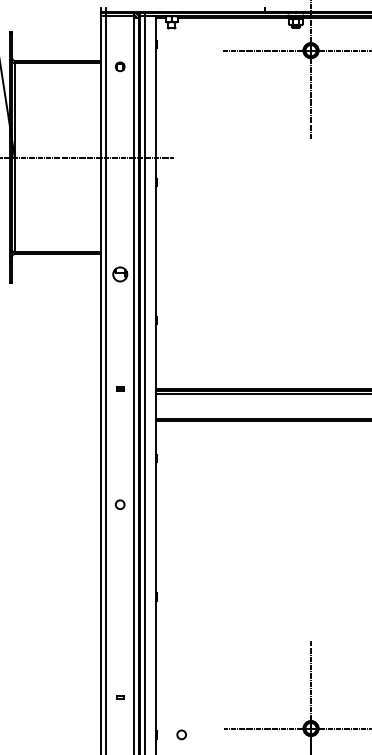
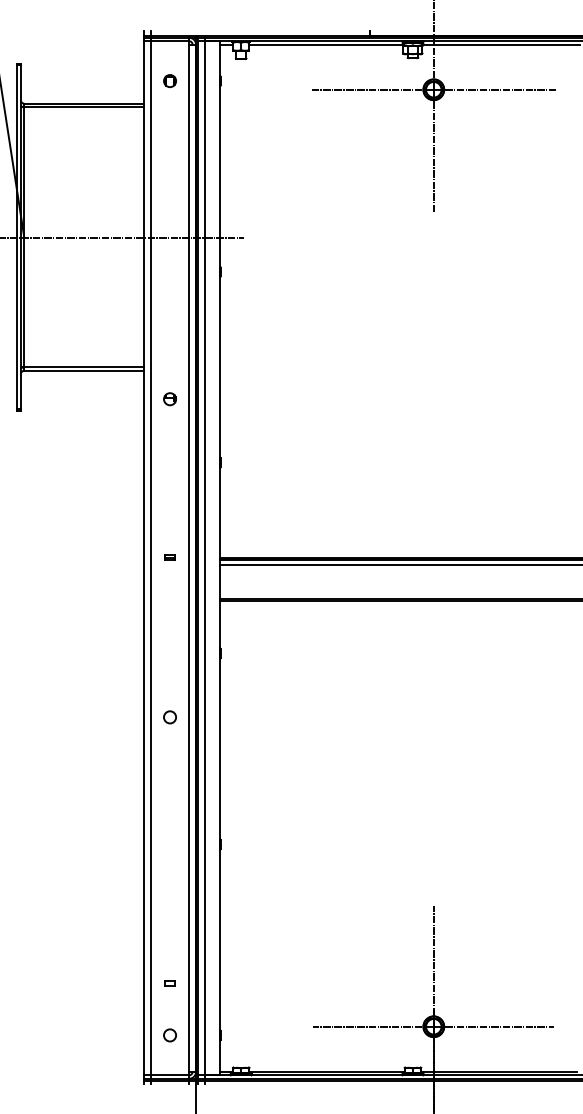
circle: (119, 66) -> (169, 80), moved
part: (119, 274) -> (169, 399), size x0.62
circle: (181, 734) -> (169, 1035), moved

